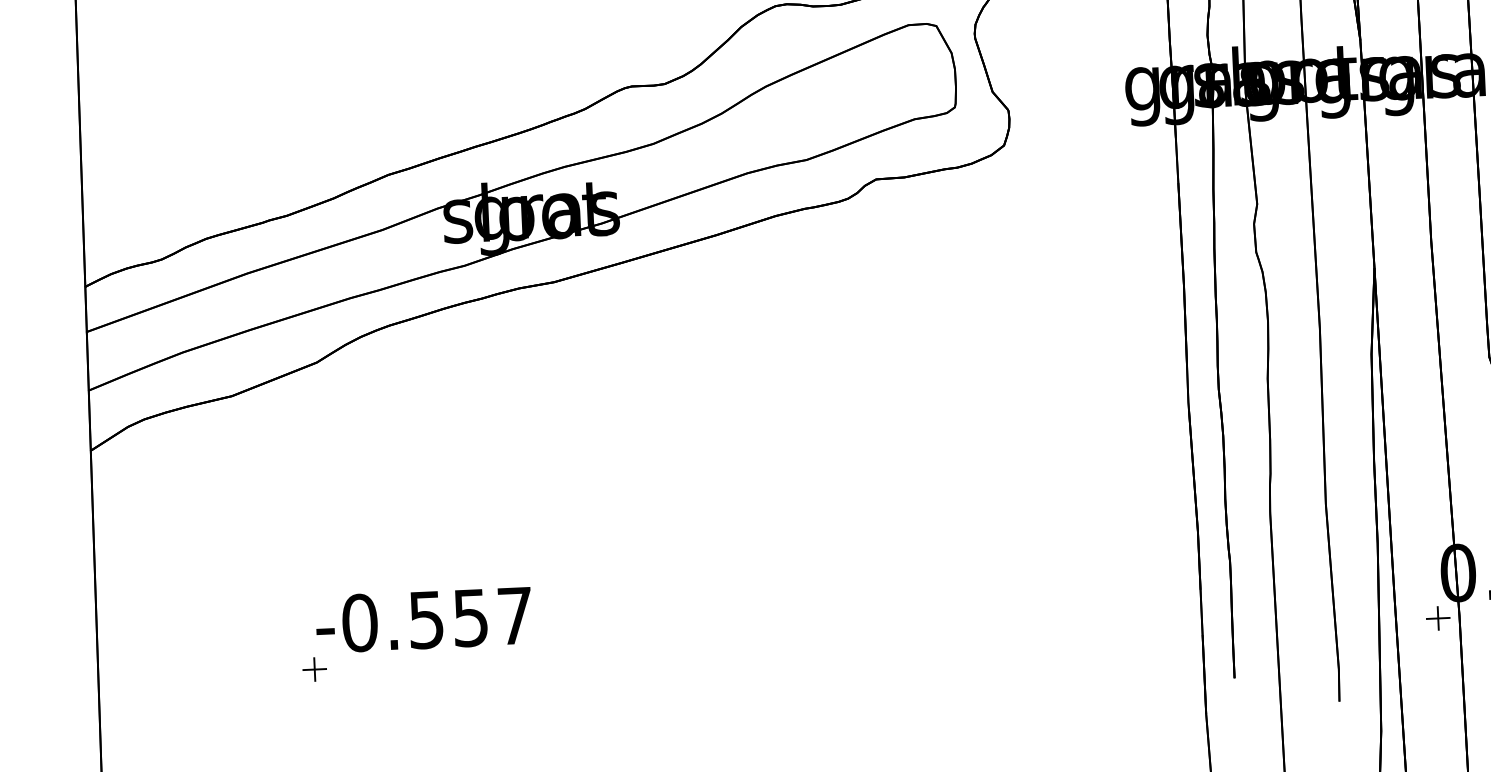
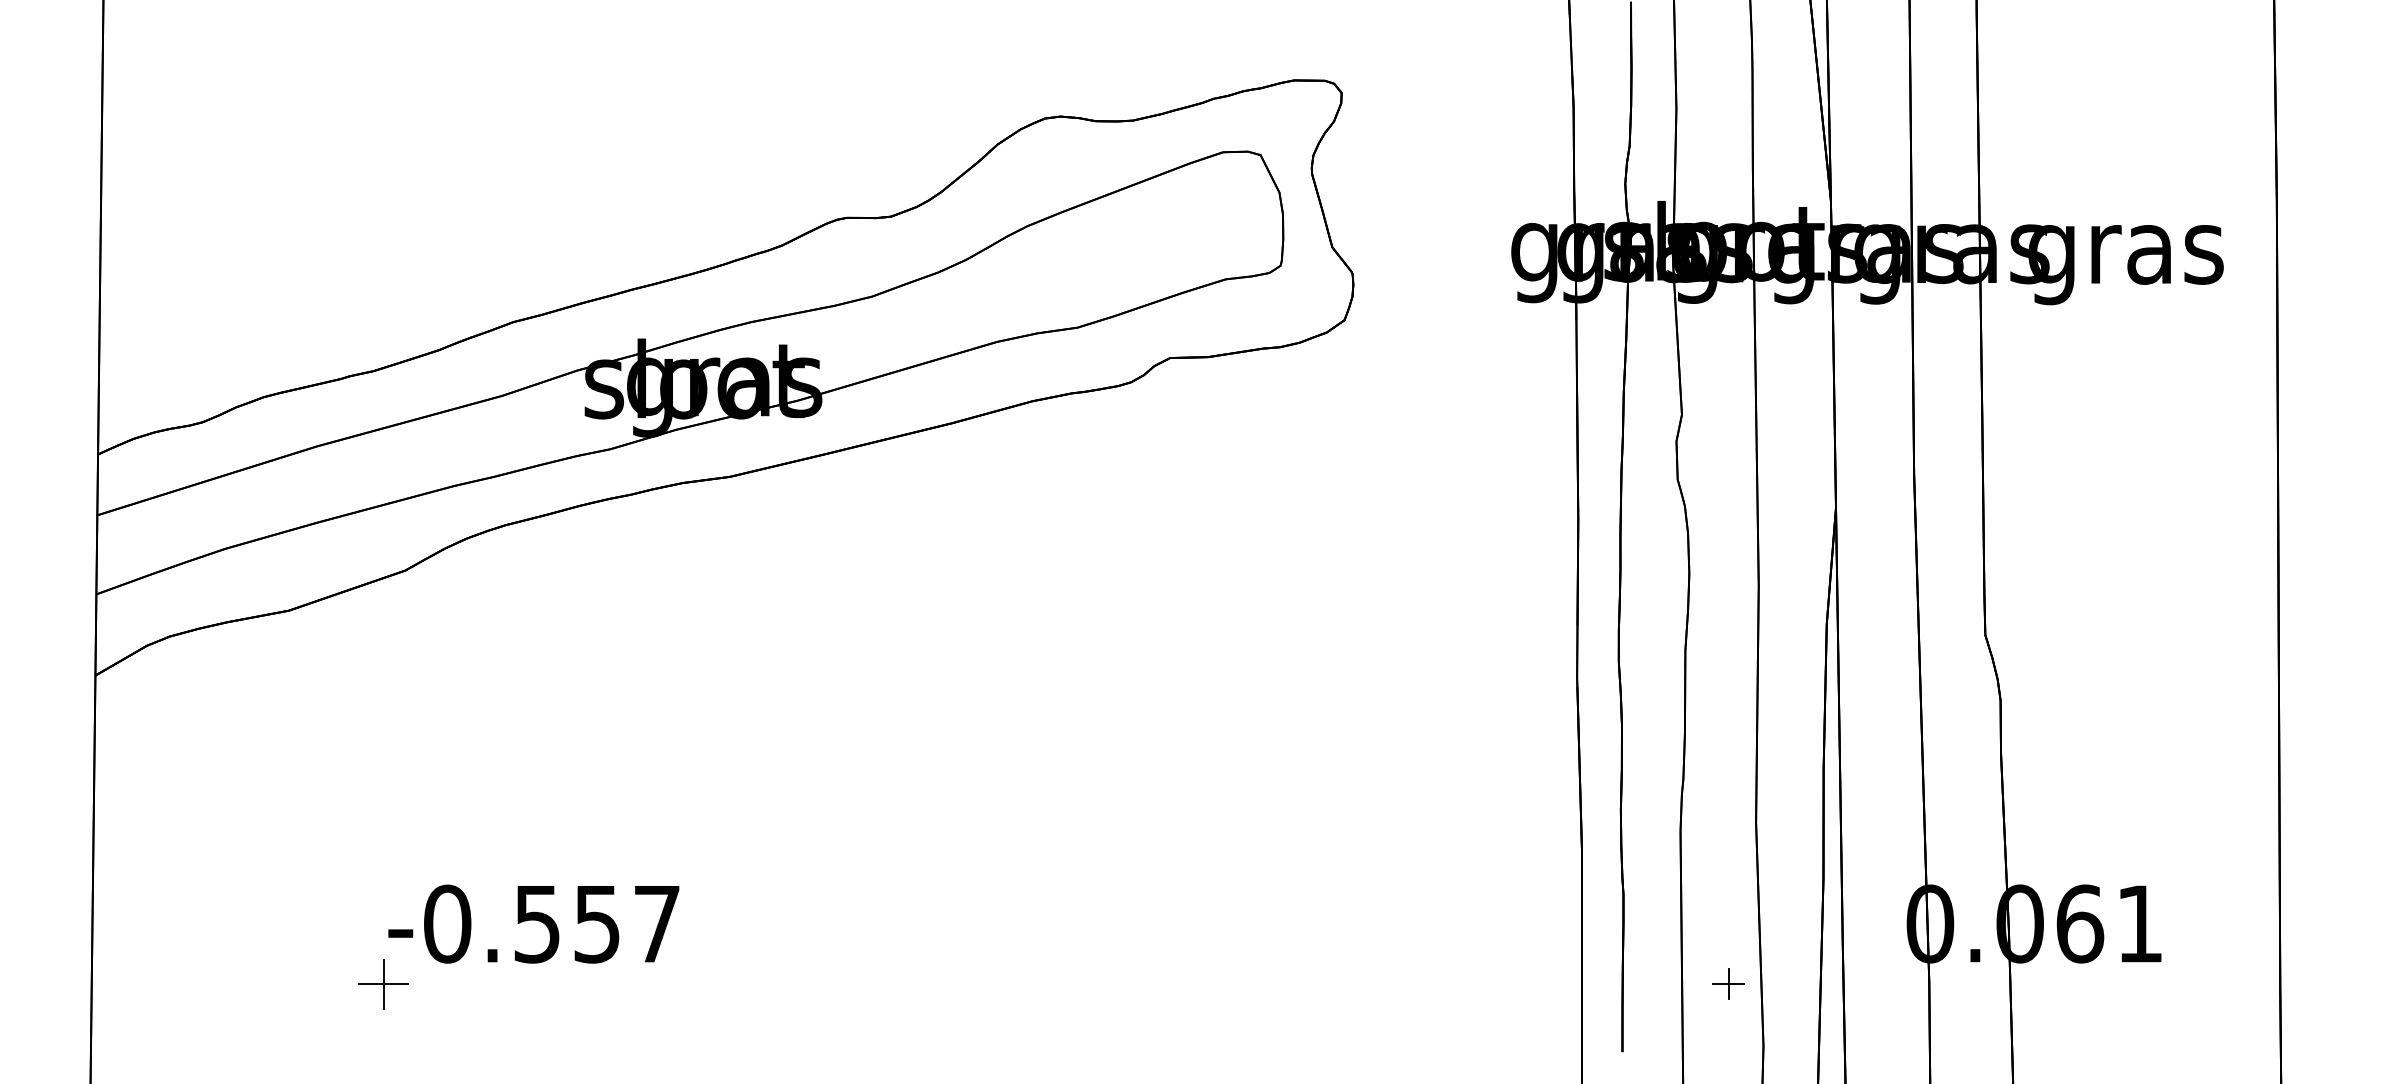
part: (1438, 618) -> (1728, 983), moved
part: (314, 669) -> (383, 983), size x1.6

